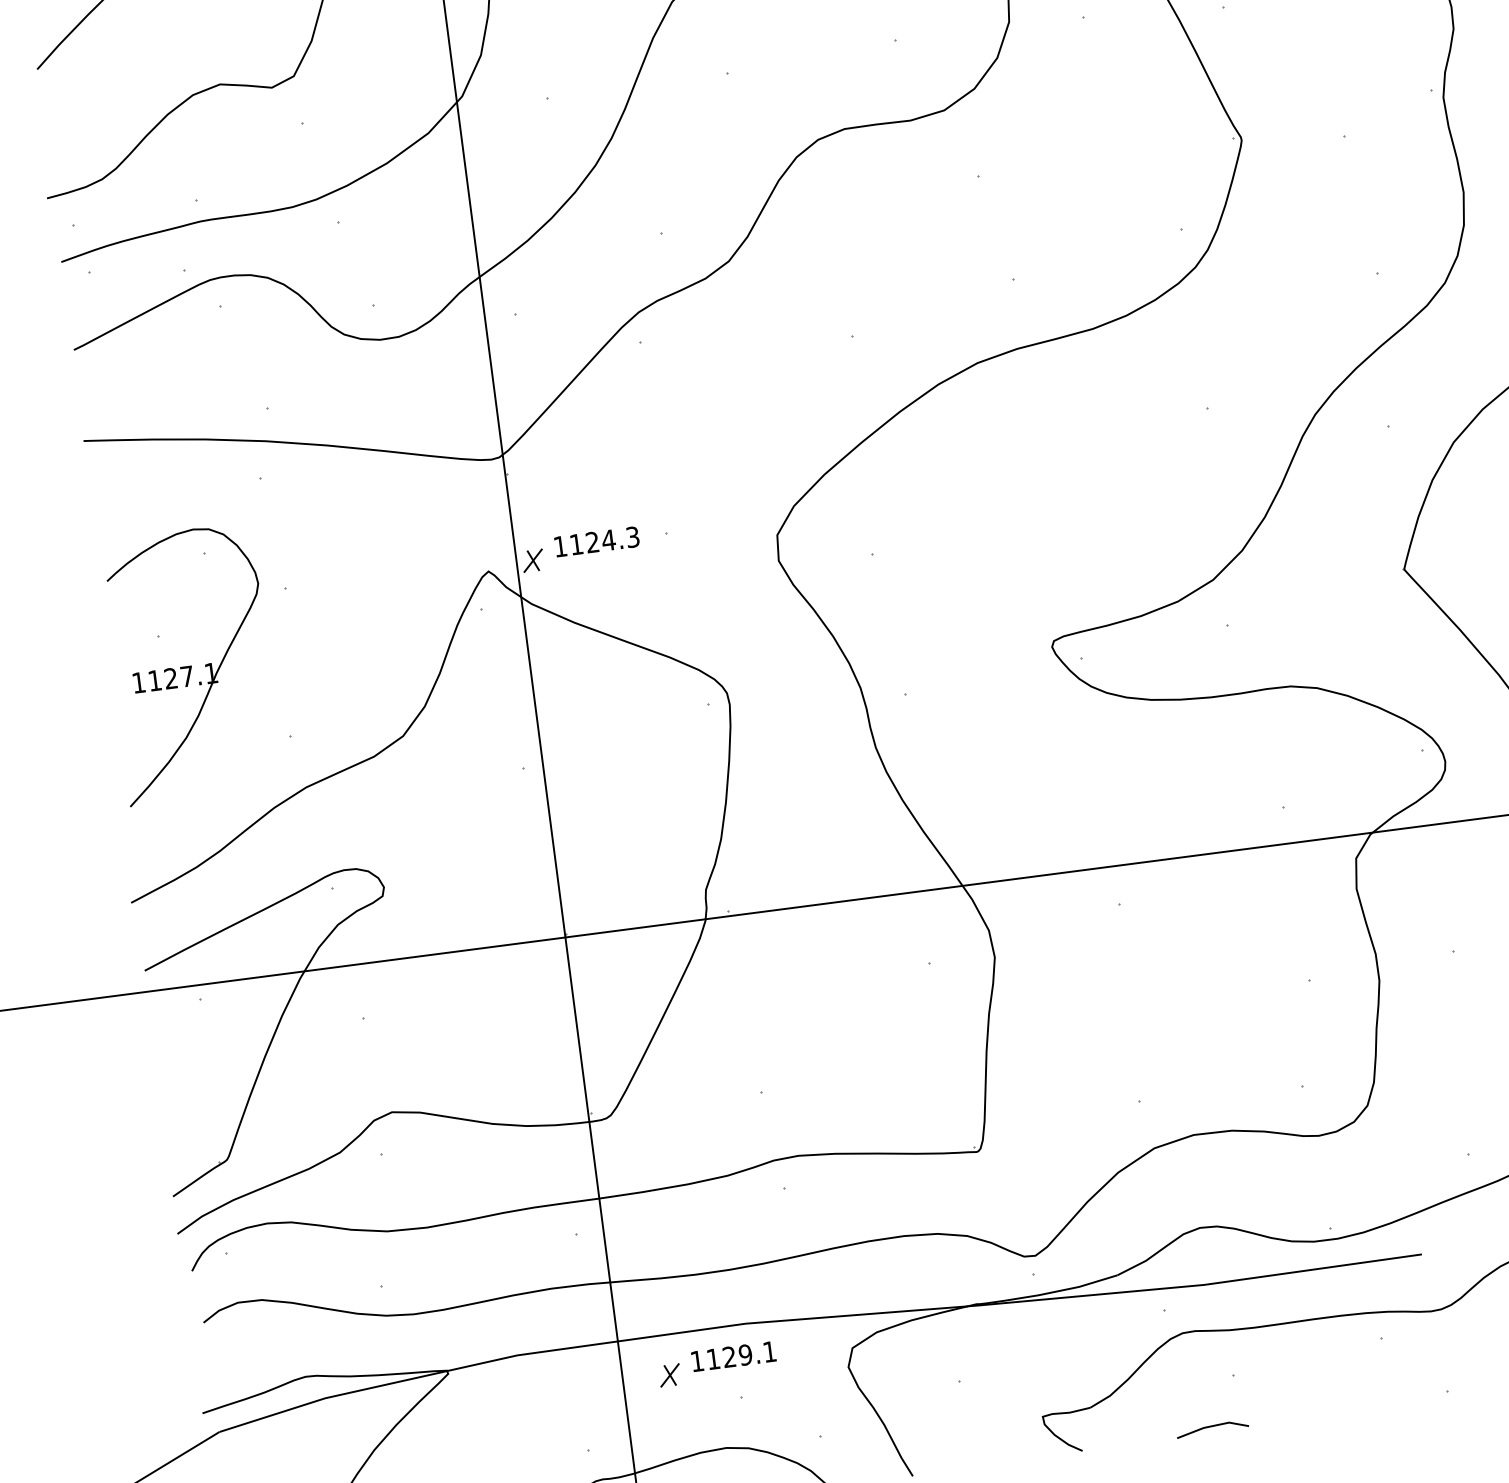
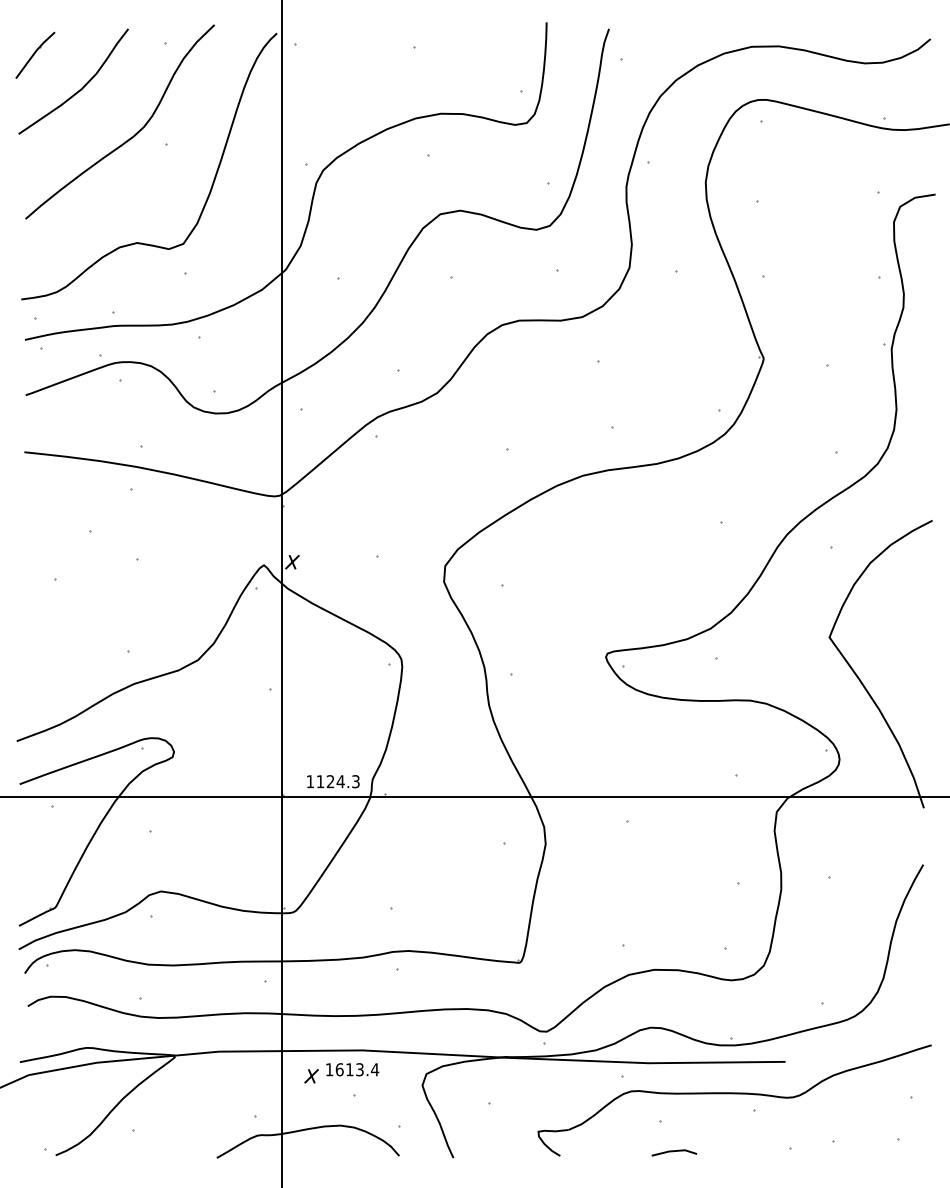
text: (597, 541) -> (333, 781), moved
part: (190, 663) -> (72, 598), removed
text: (741, 1355) -> (357, 1069), 1129.1 -> 1613.4
line: (1212, 1426) -> (674, 1151), moved

